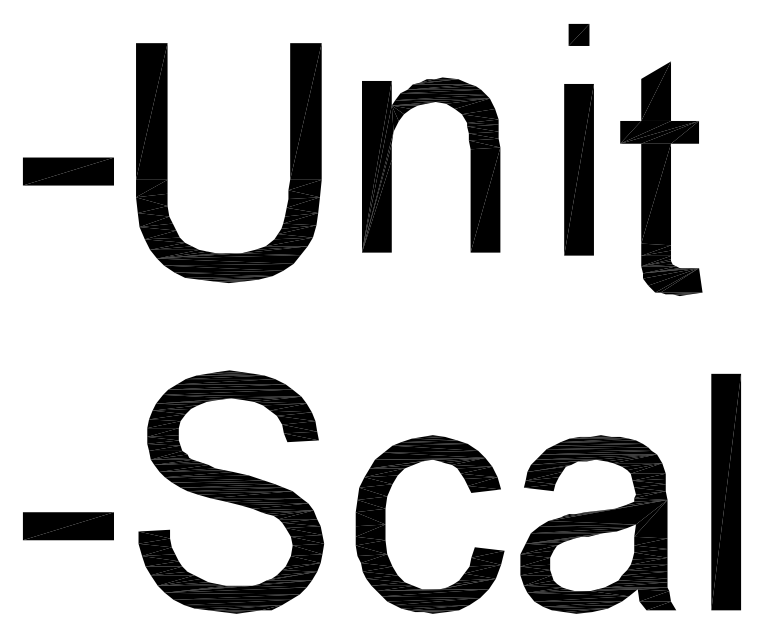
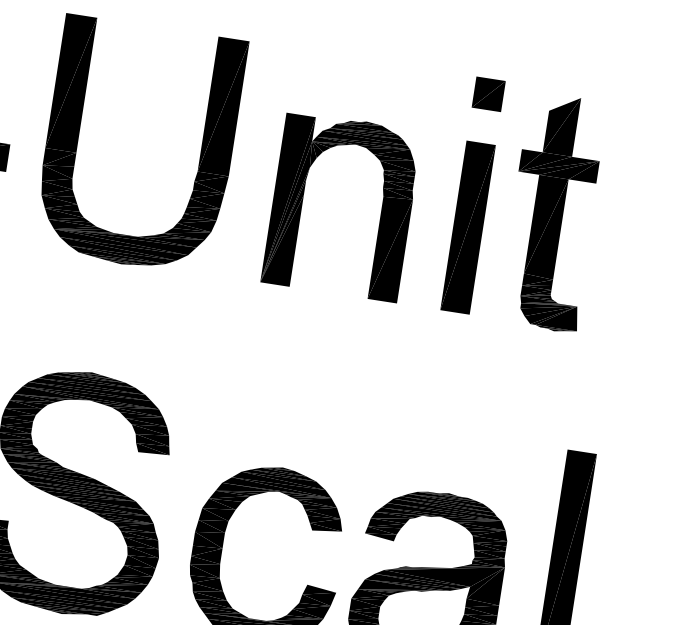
part: (578, 34) -> (488, 93), size x1.43
part: (167, 162) -> (79, 135), moved
part: (470, 164) -> (380, 211), moved
part: (661, 178) -> (553, 212), moved

